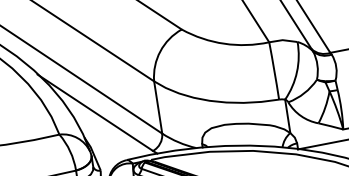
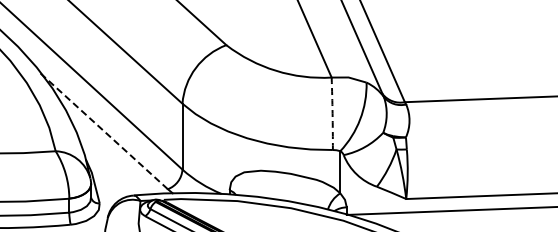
arc: (274, 70) -> (332, 113), solid -> dashed
line: (94, 112) -> (103, 130), solid -> dashed

